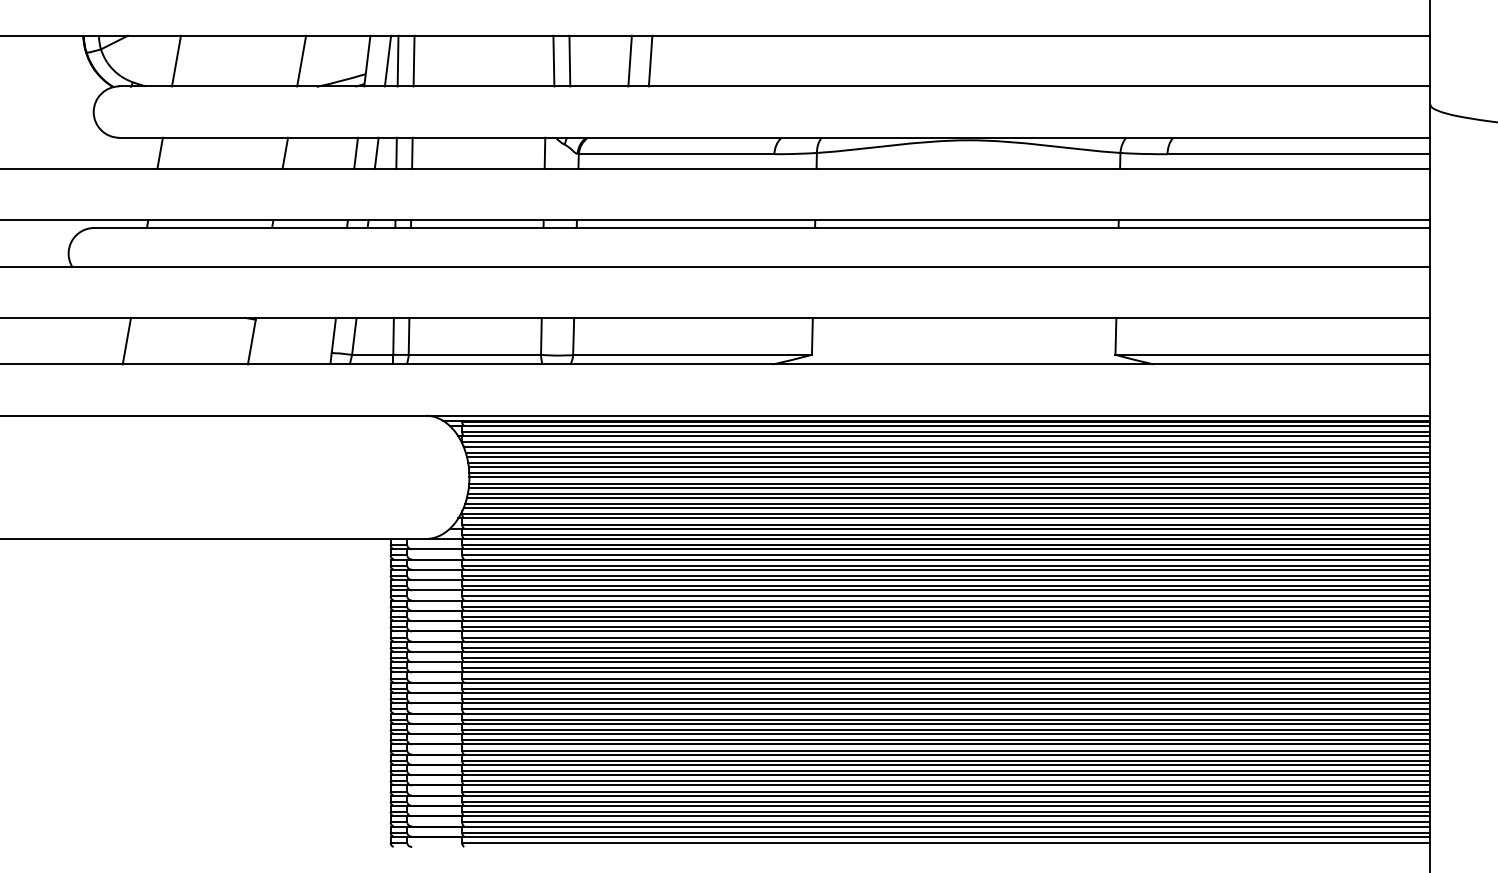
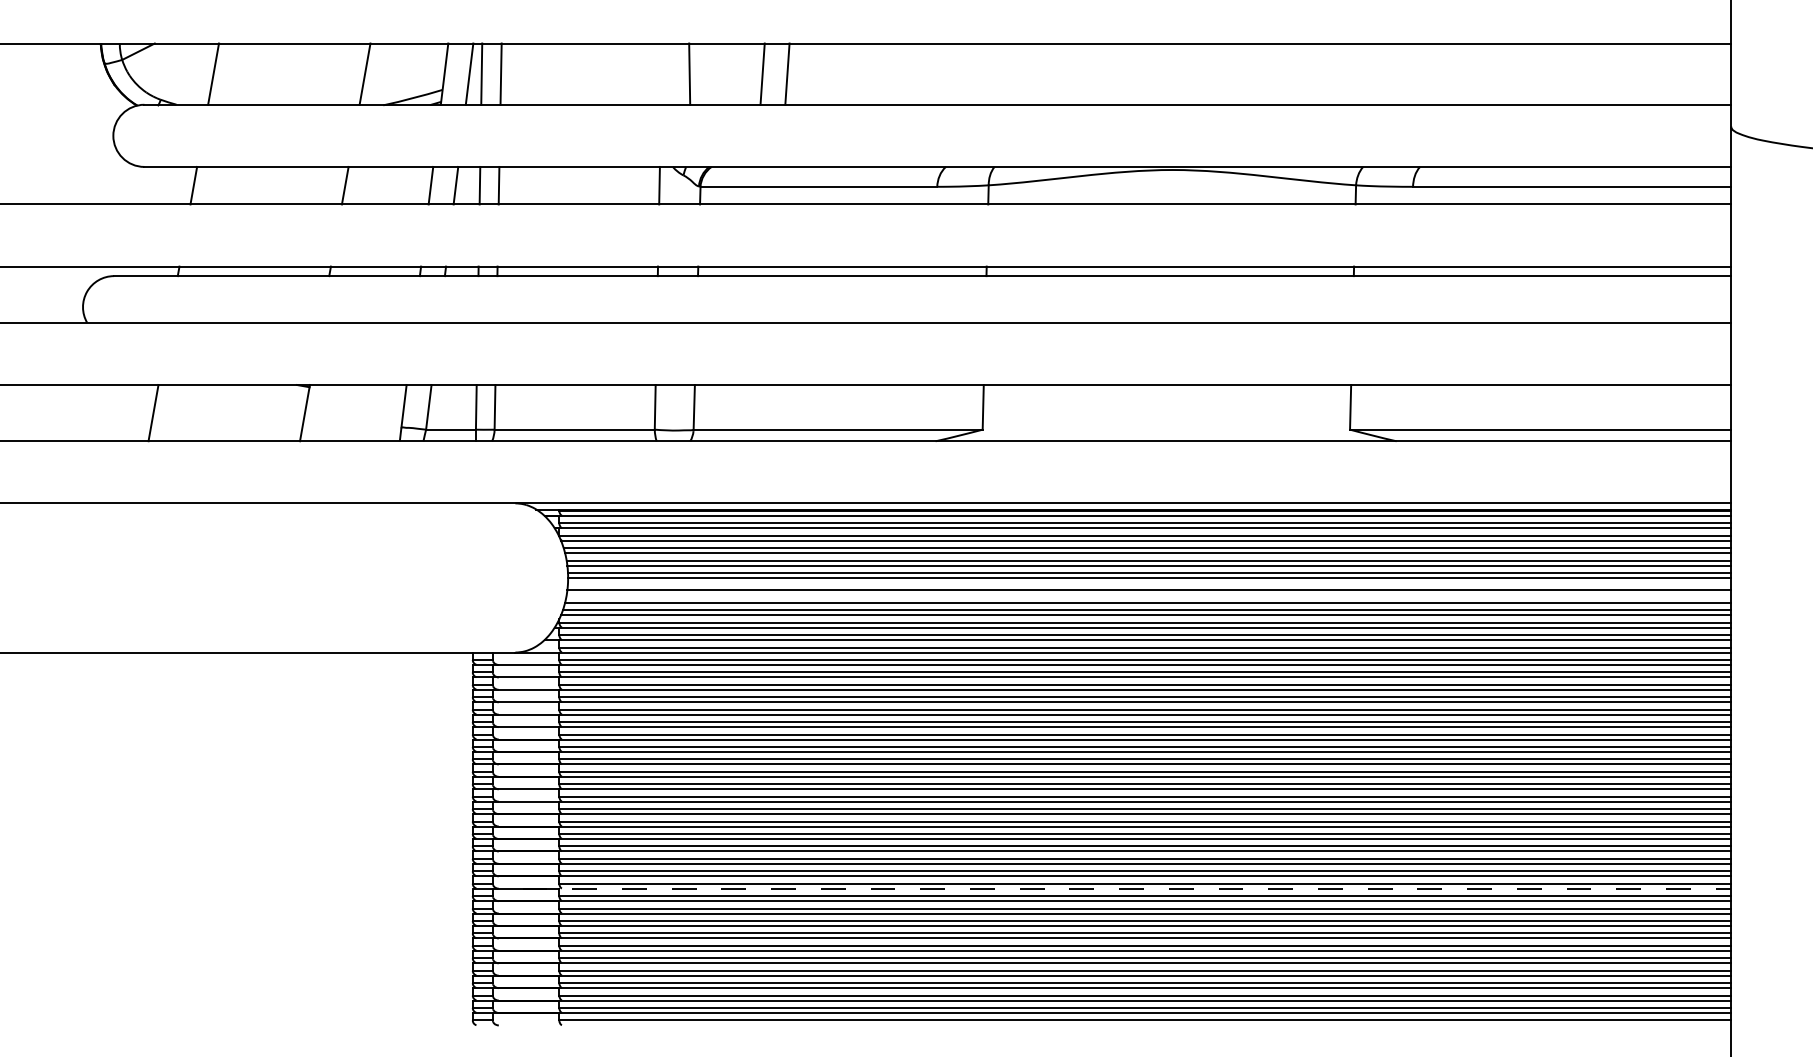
line: (553, 60) -> (669, 73), removed
line: (949, 483) -> (1149, 585), removed
line: (948, 493) -> (1148, 597), removed
line: (910, 733) -> (1102, 888), solid -> dashed

